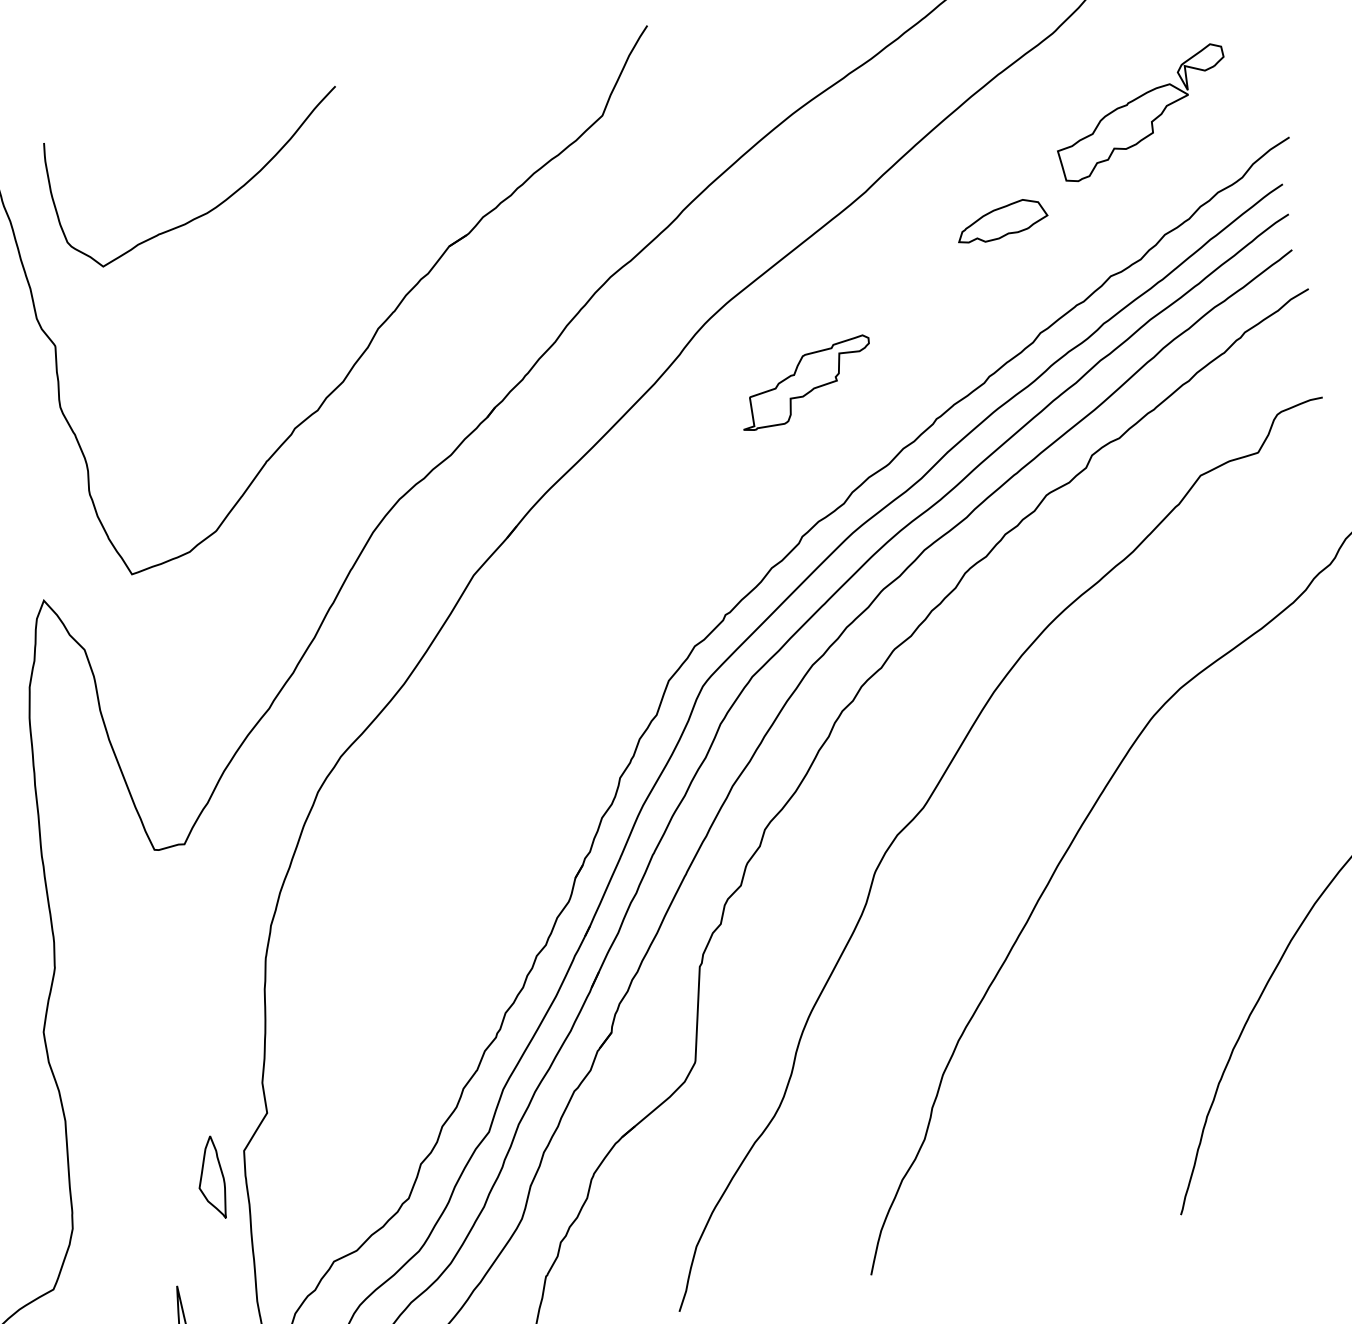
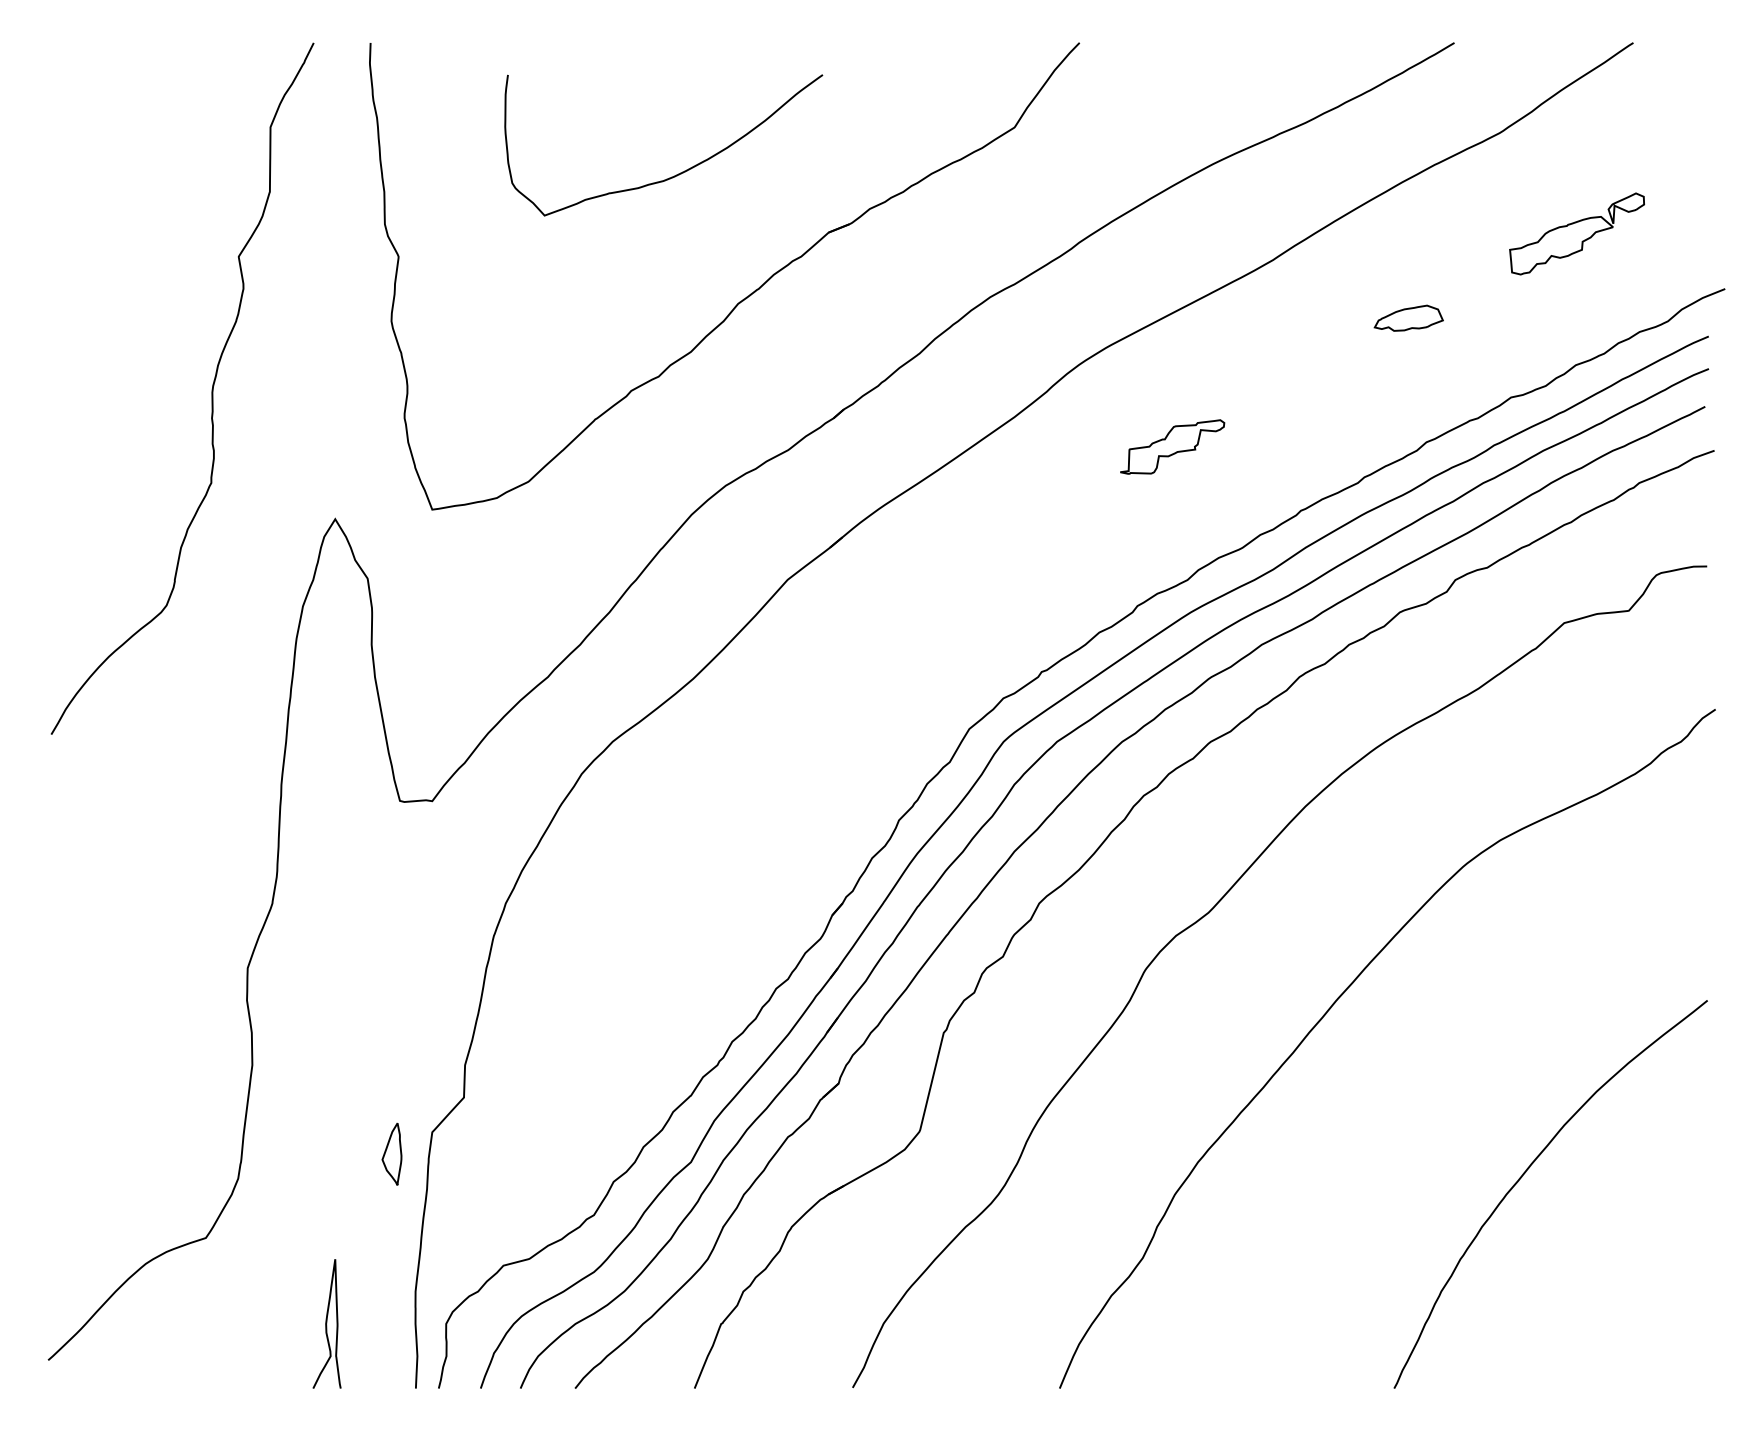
part: (1141, 112) -> (1576, 233), size x0.7
curve: (219, 203) -> (678, 173), moved
part: (1001, 221) -> (1408, 318), size x0.7
part: (806, 382) -> (1172, 446), size x0.7
part: (210, 1177) -> (391, 1153), size x0.7

